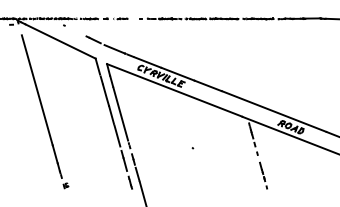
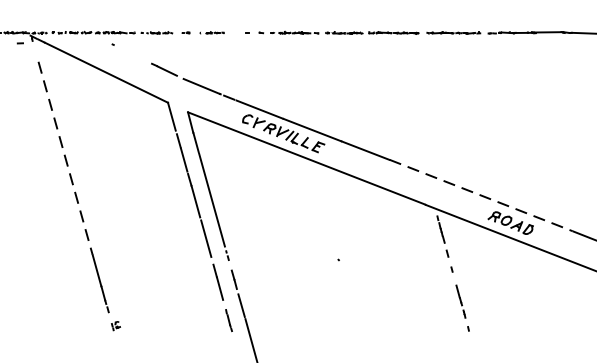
line: (37, 90) -> (65, 158), solid -> dashed
line: (274, 111) -> (481, 195), solid -> dashed

